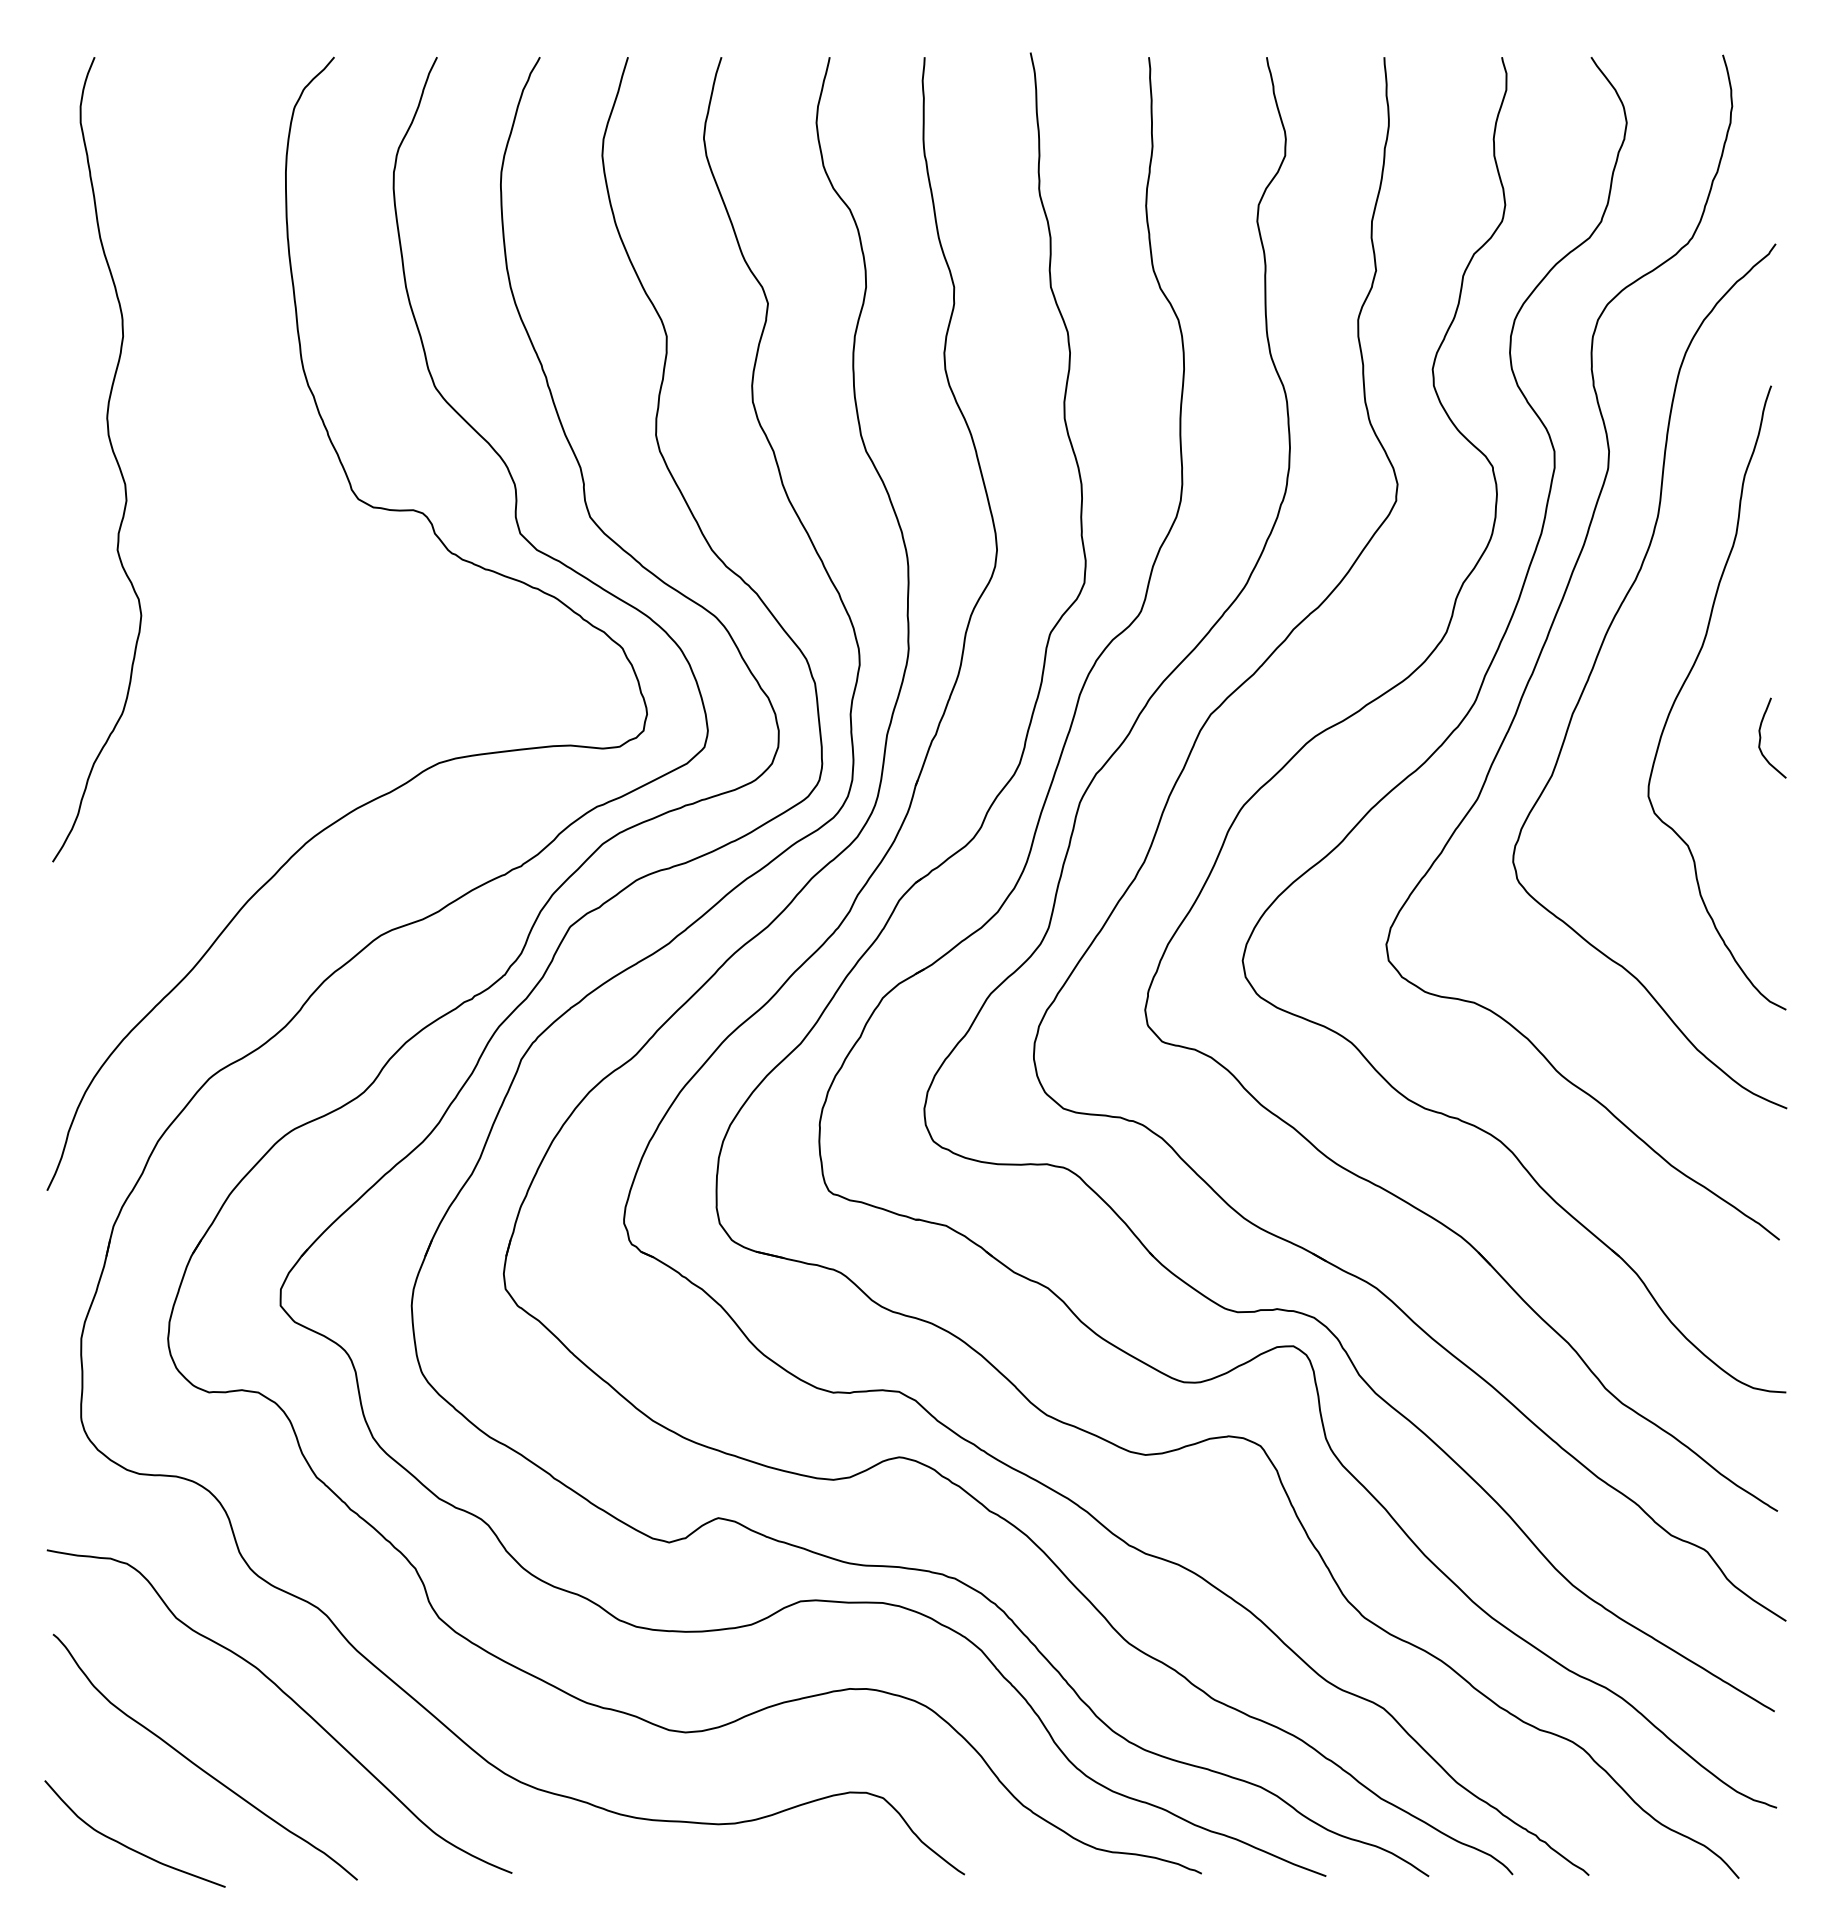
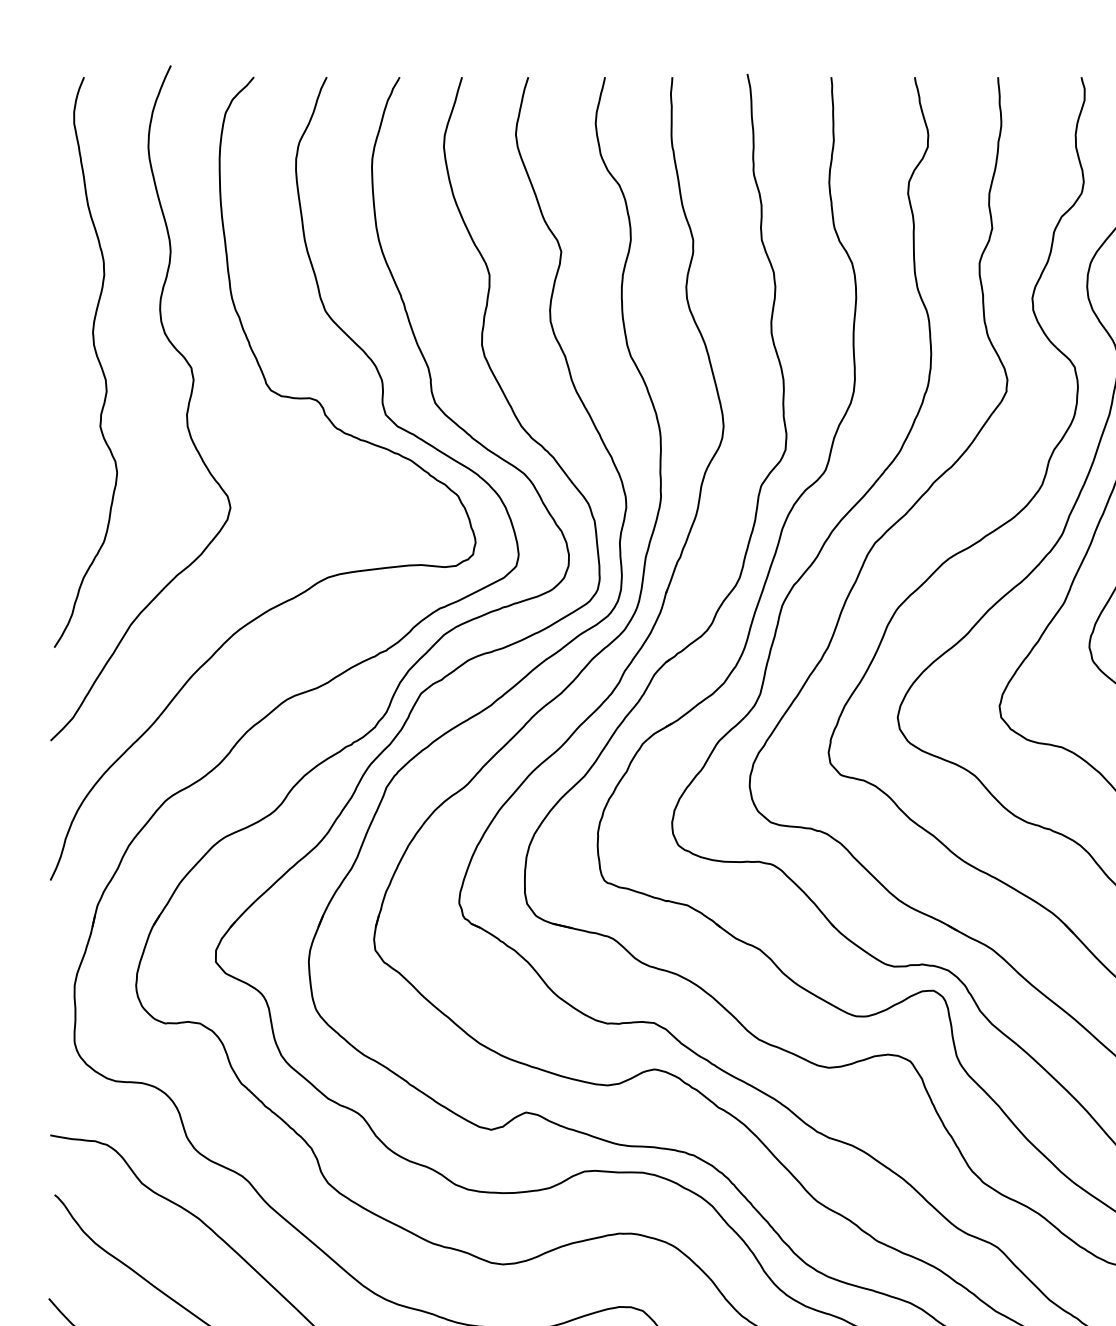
curve: (239, 528) -> (186, 411), added

